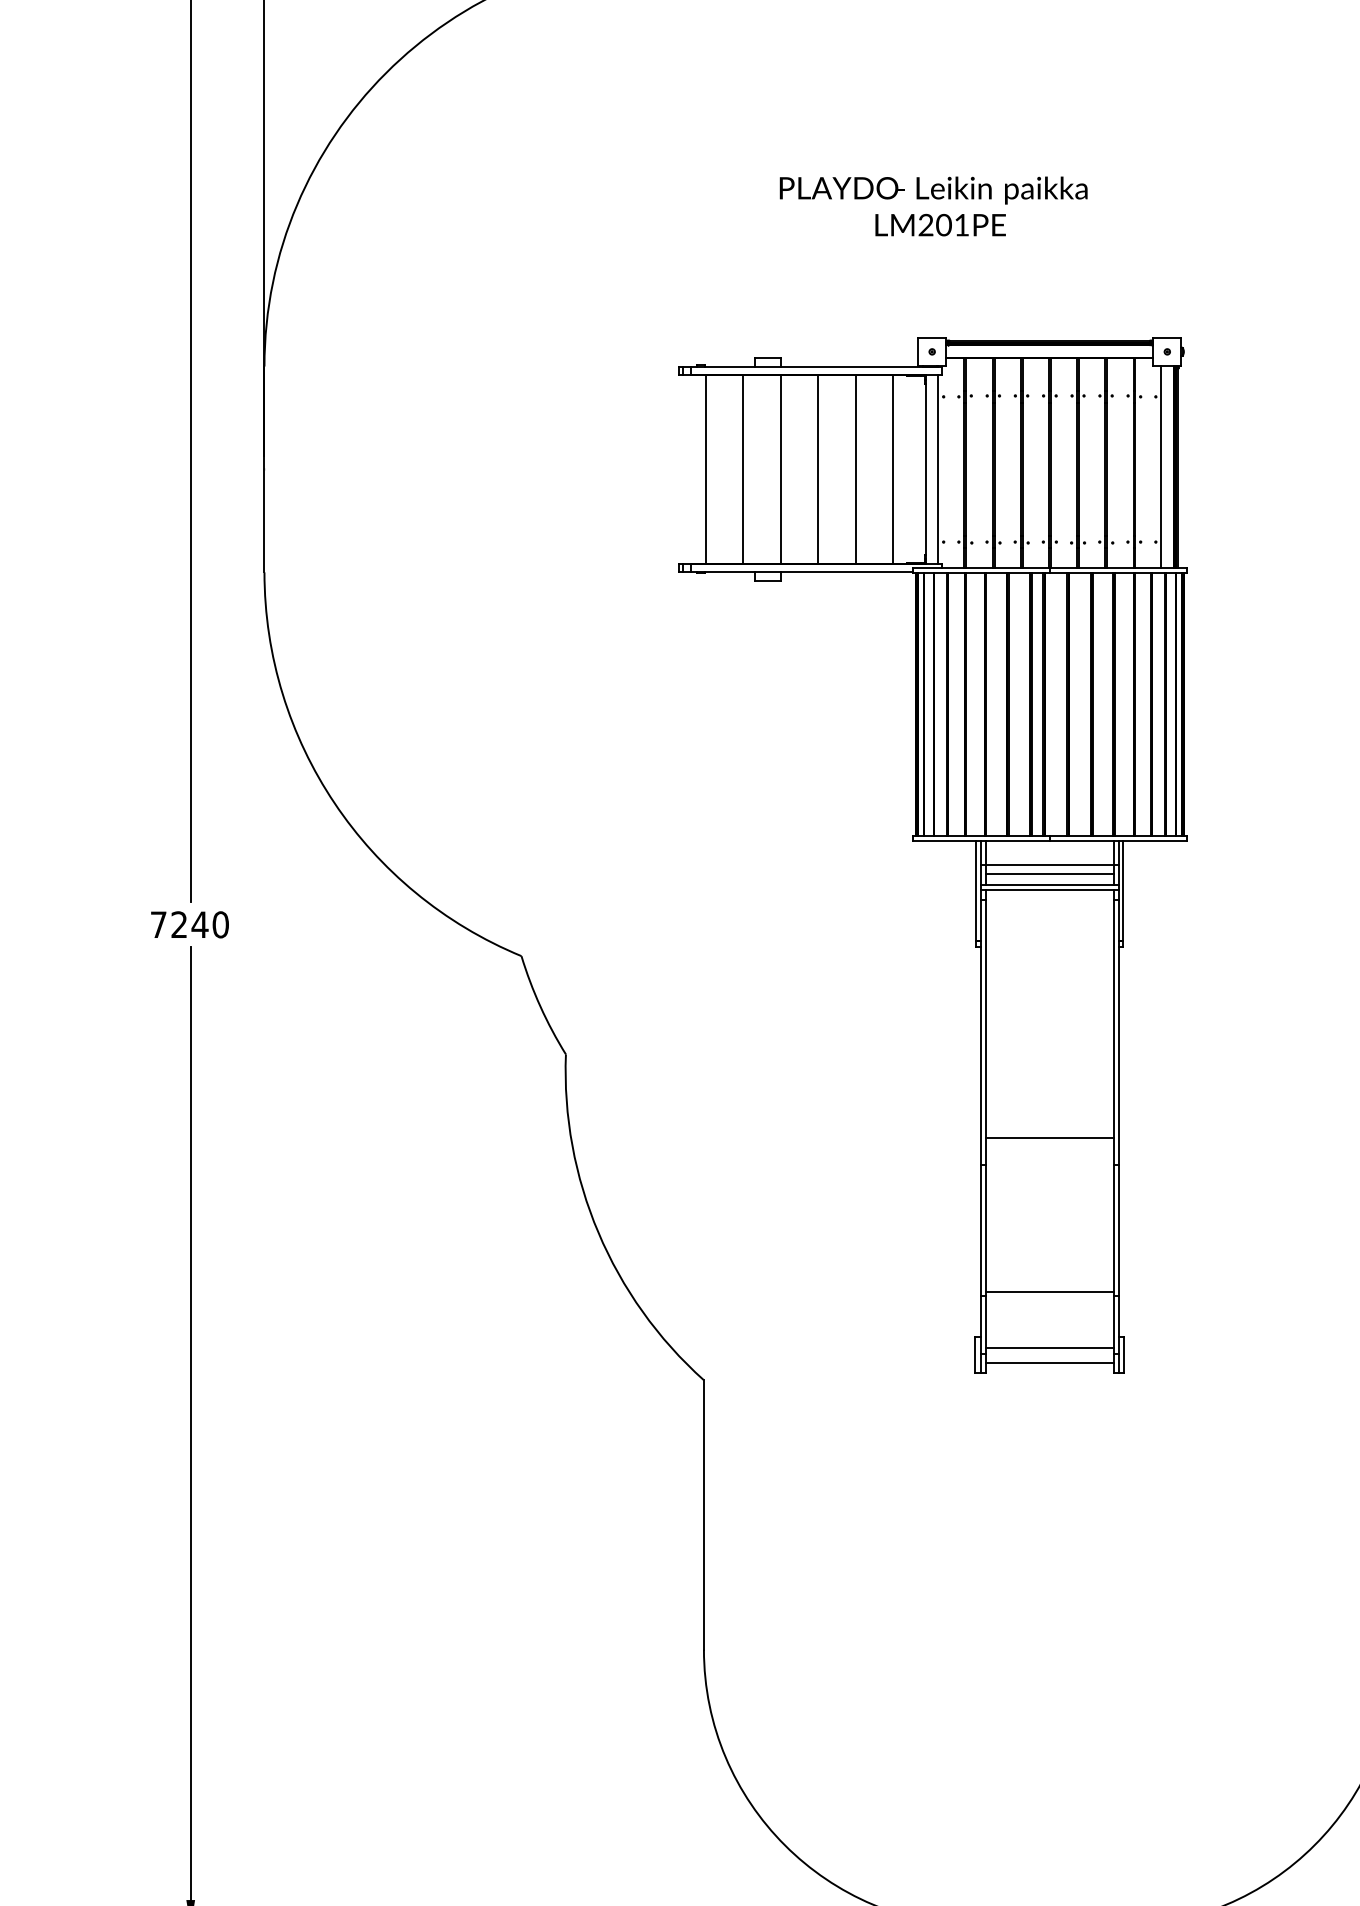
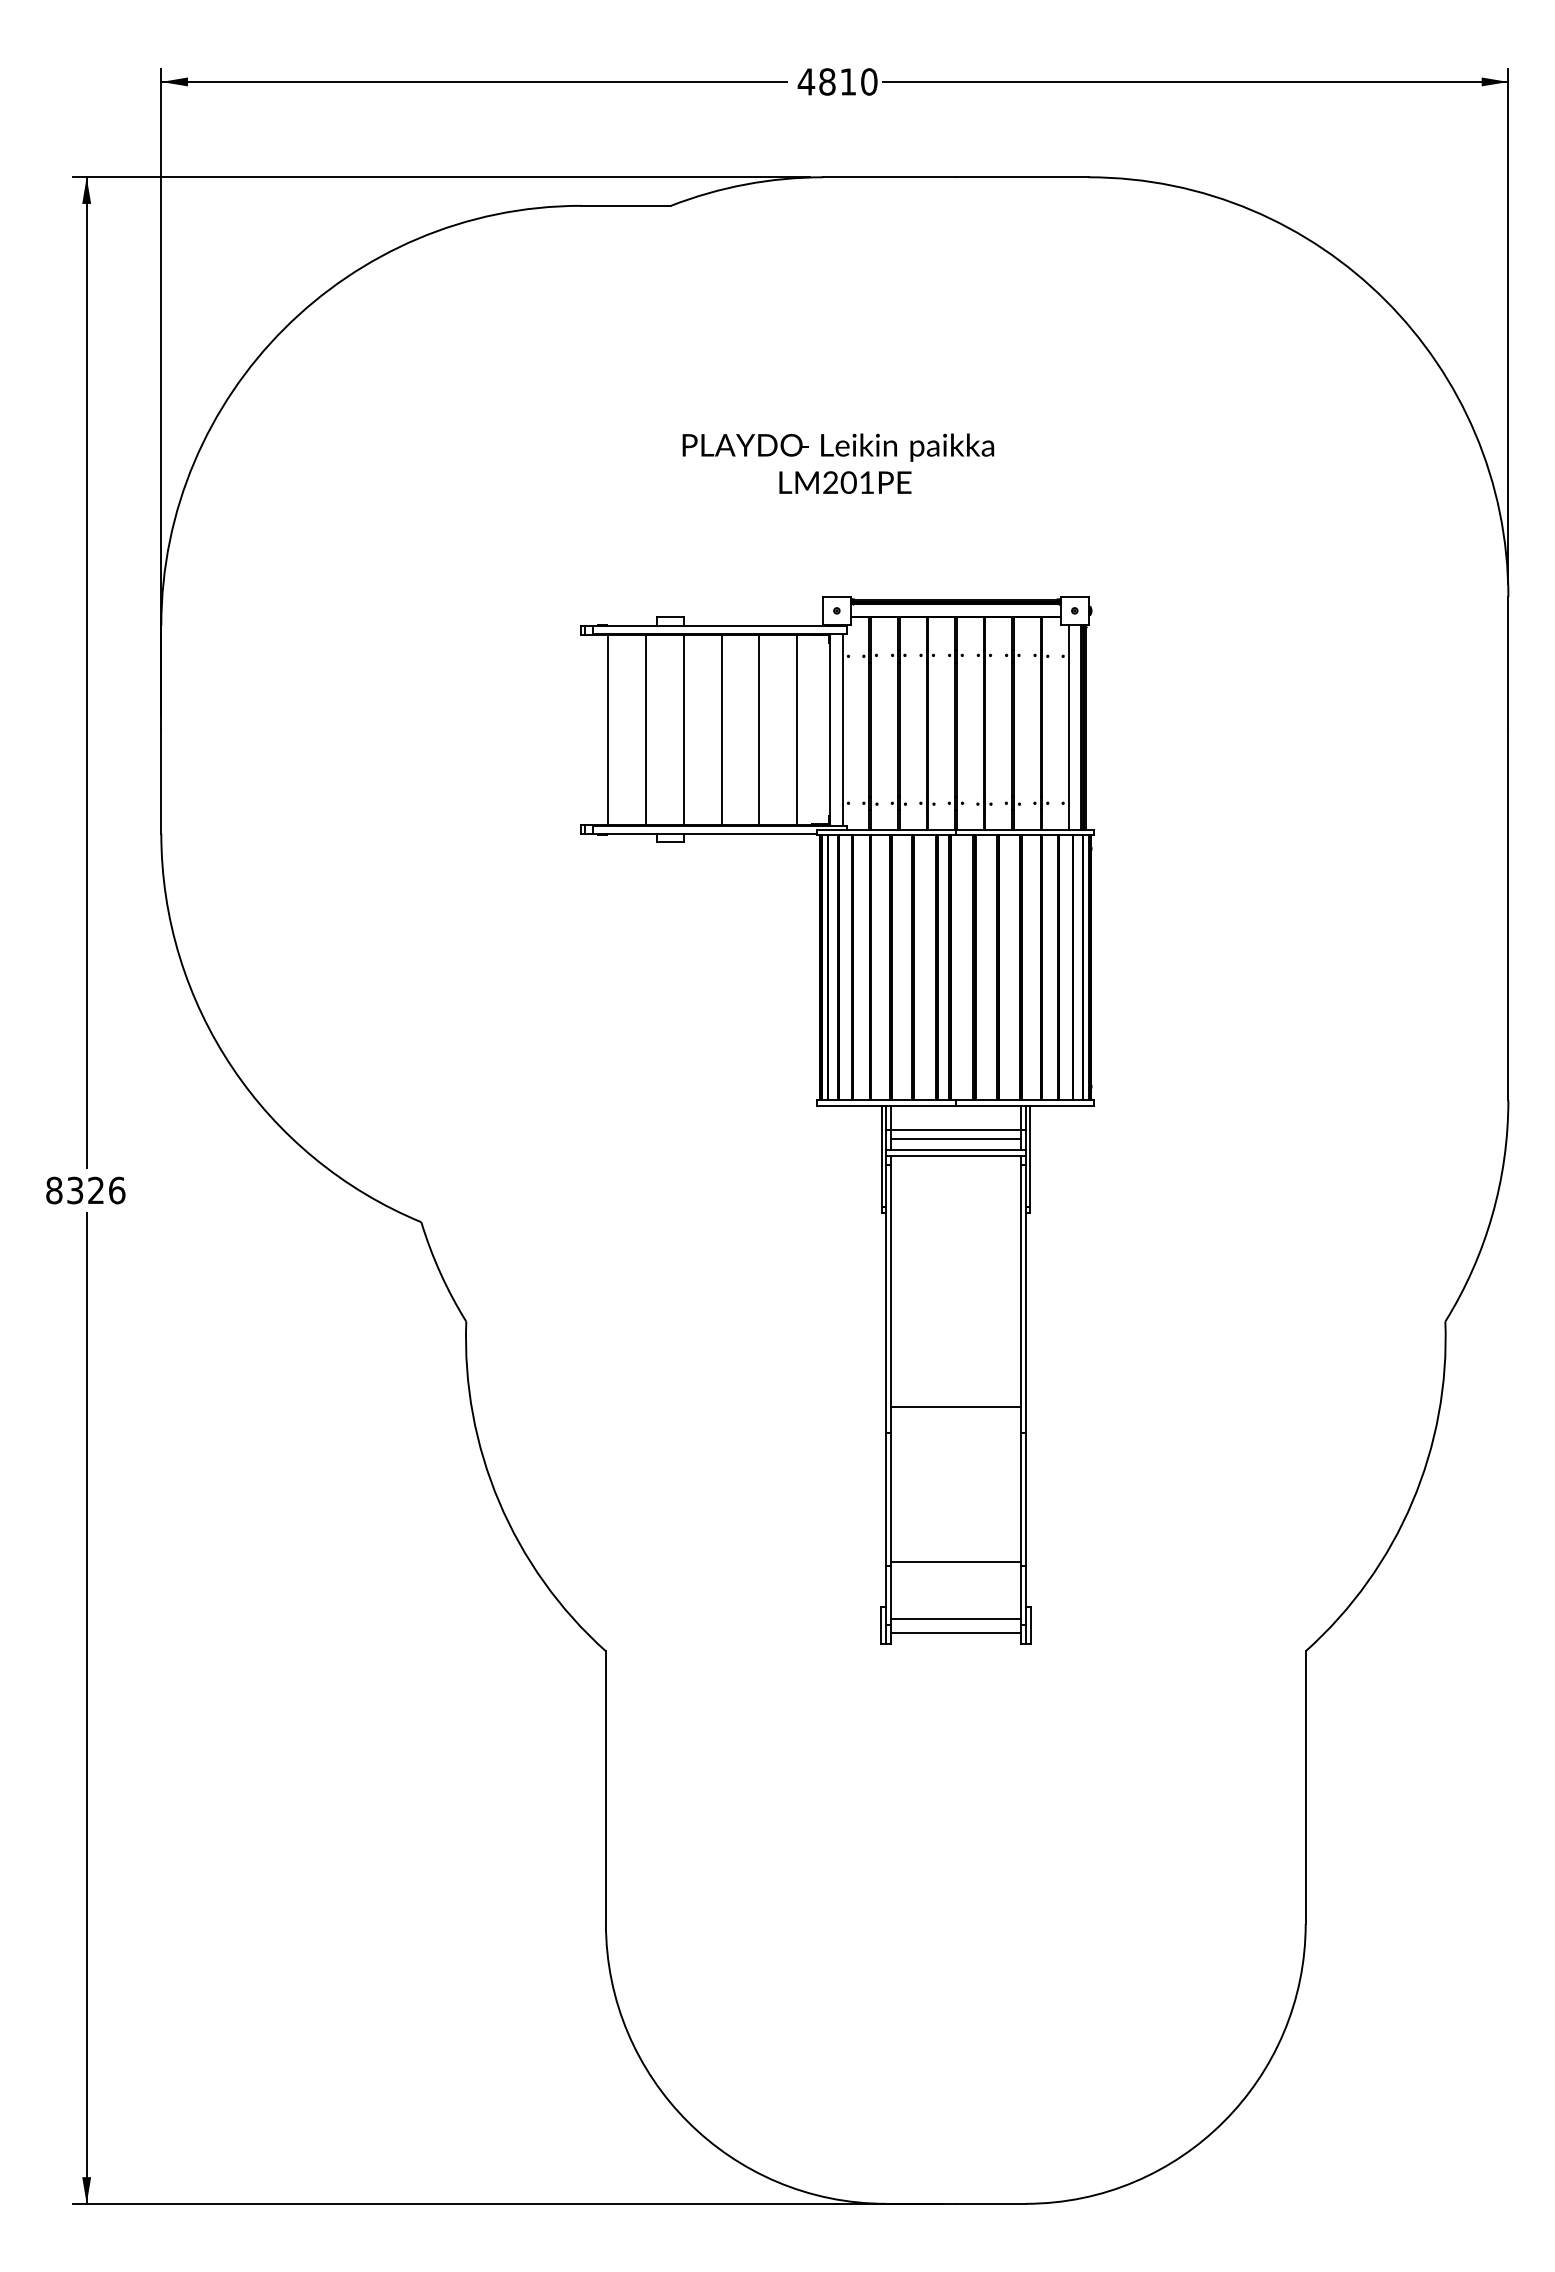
text: (189, 924) -> (85, 1190), 7240 -> 8326

